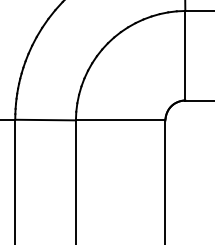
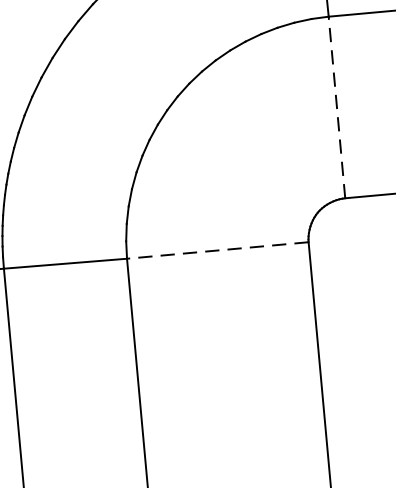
line: (185, 55) -> (337, 106), solid -> dashed
line: (120, 120) -> (217, 250), solid -> dashed

